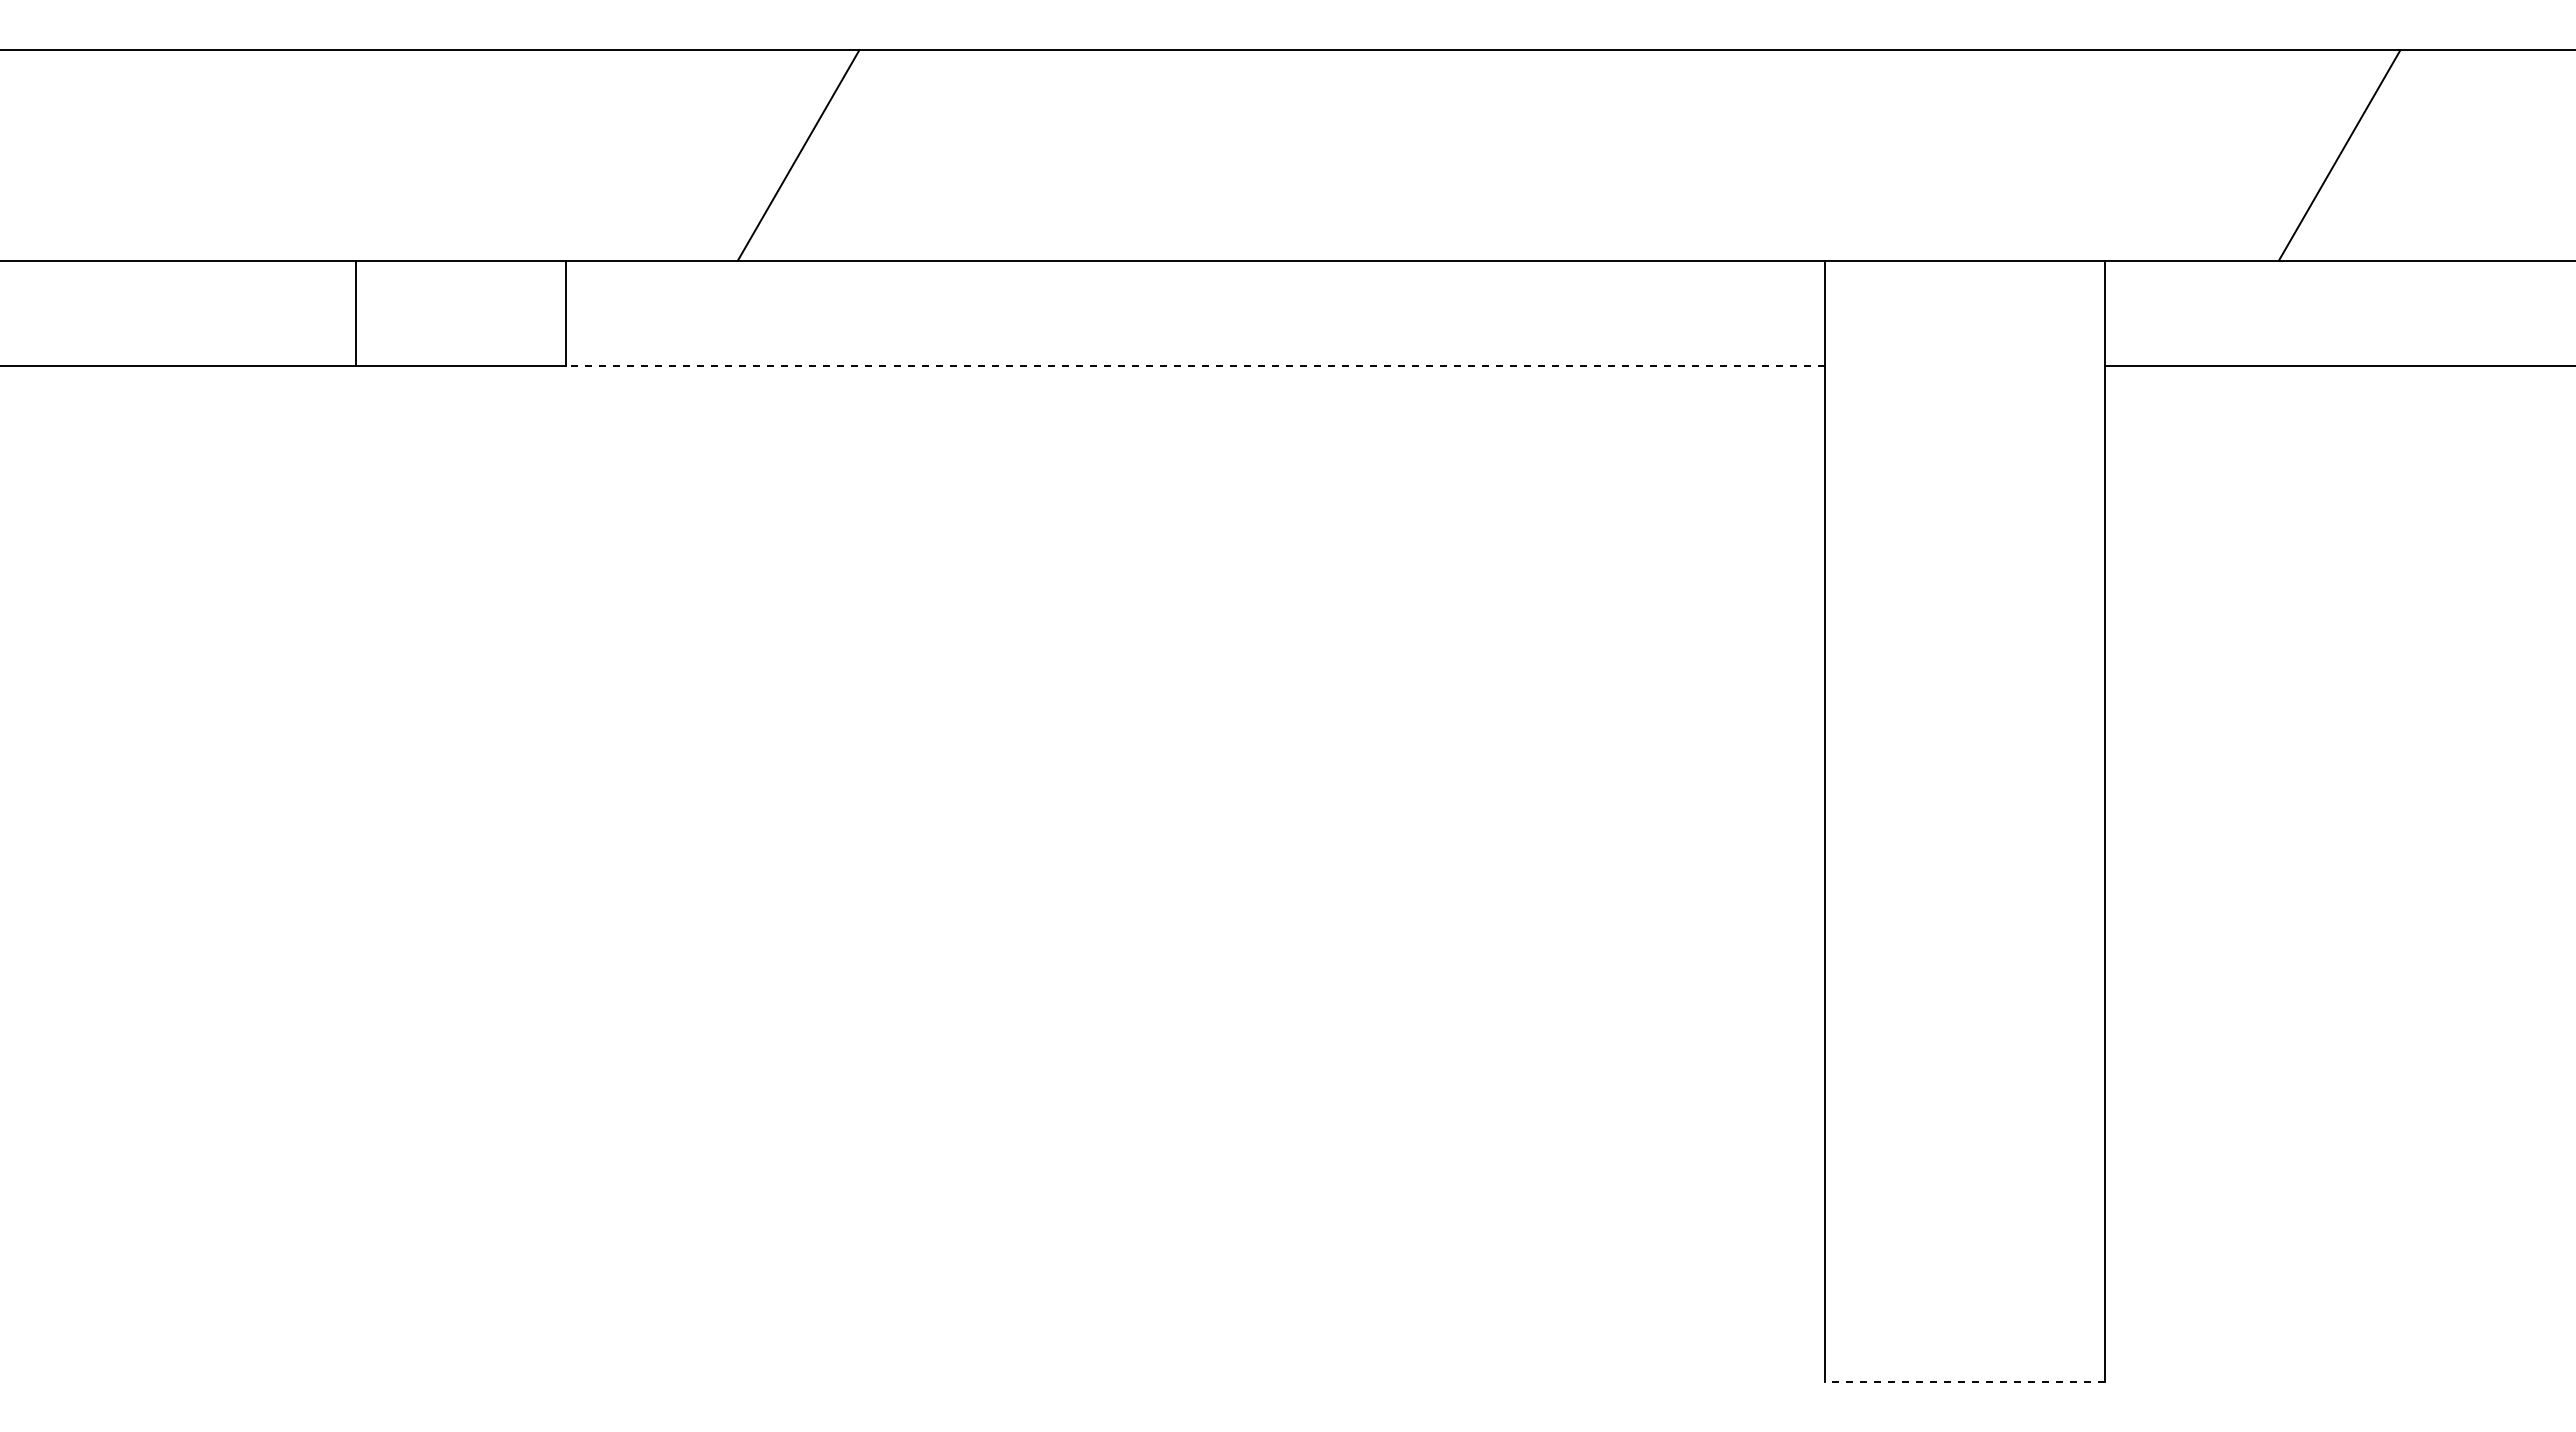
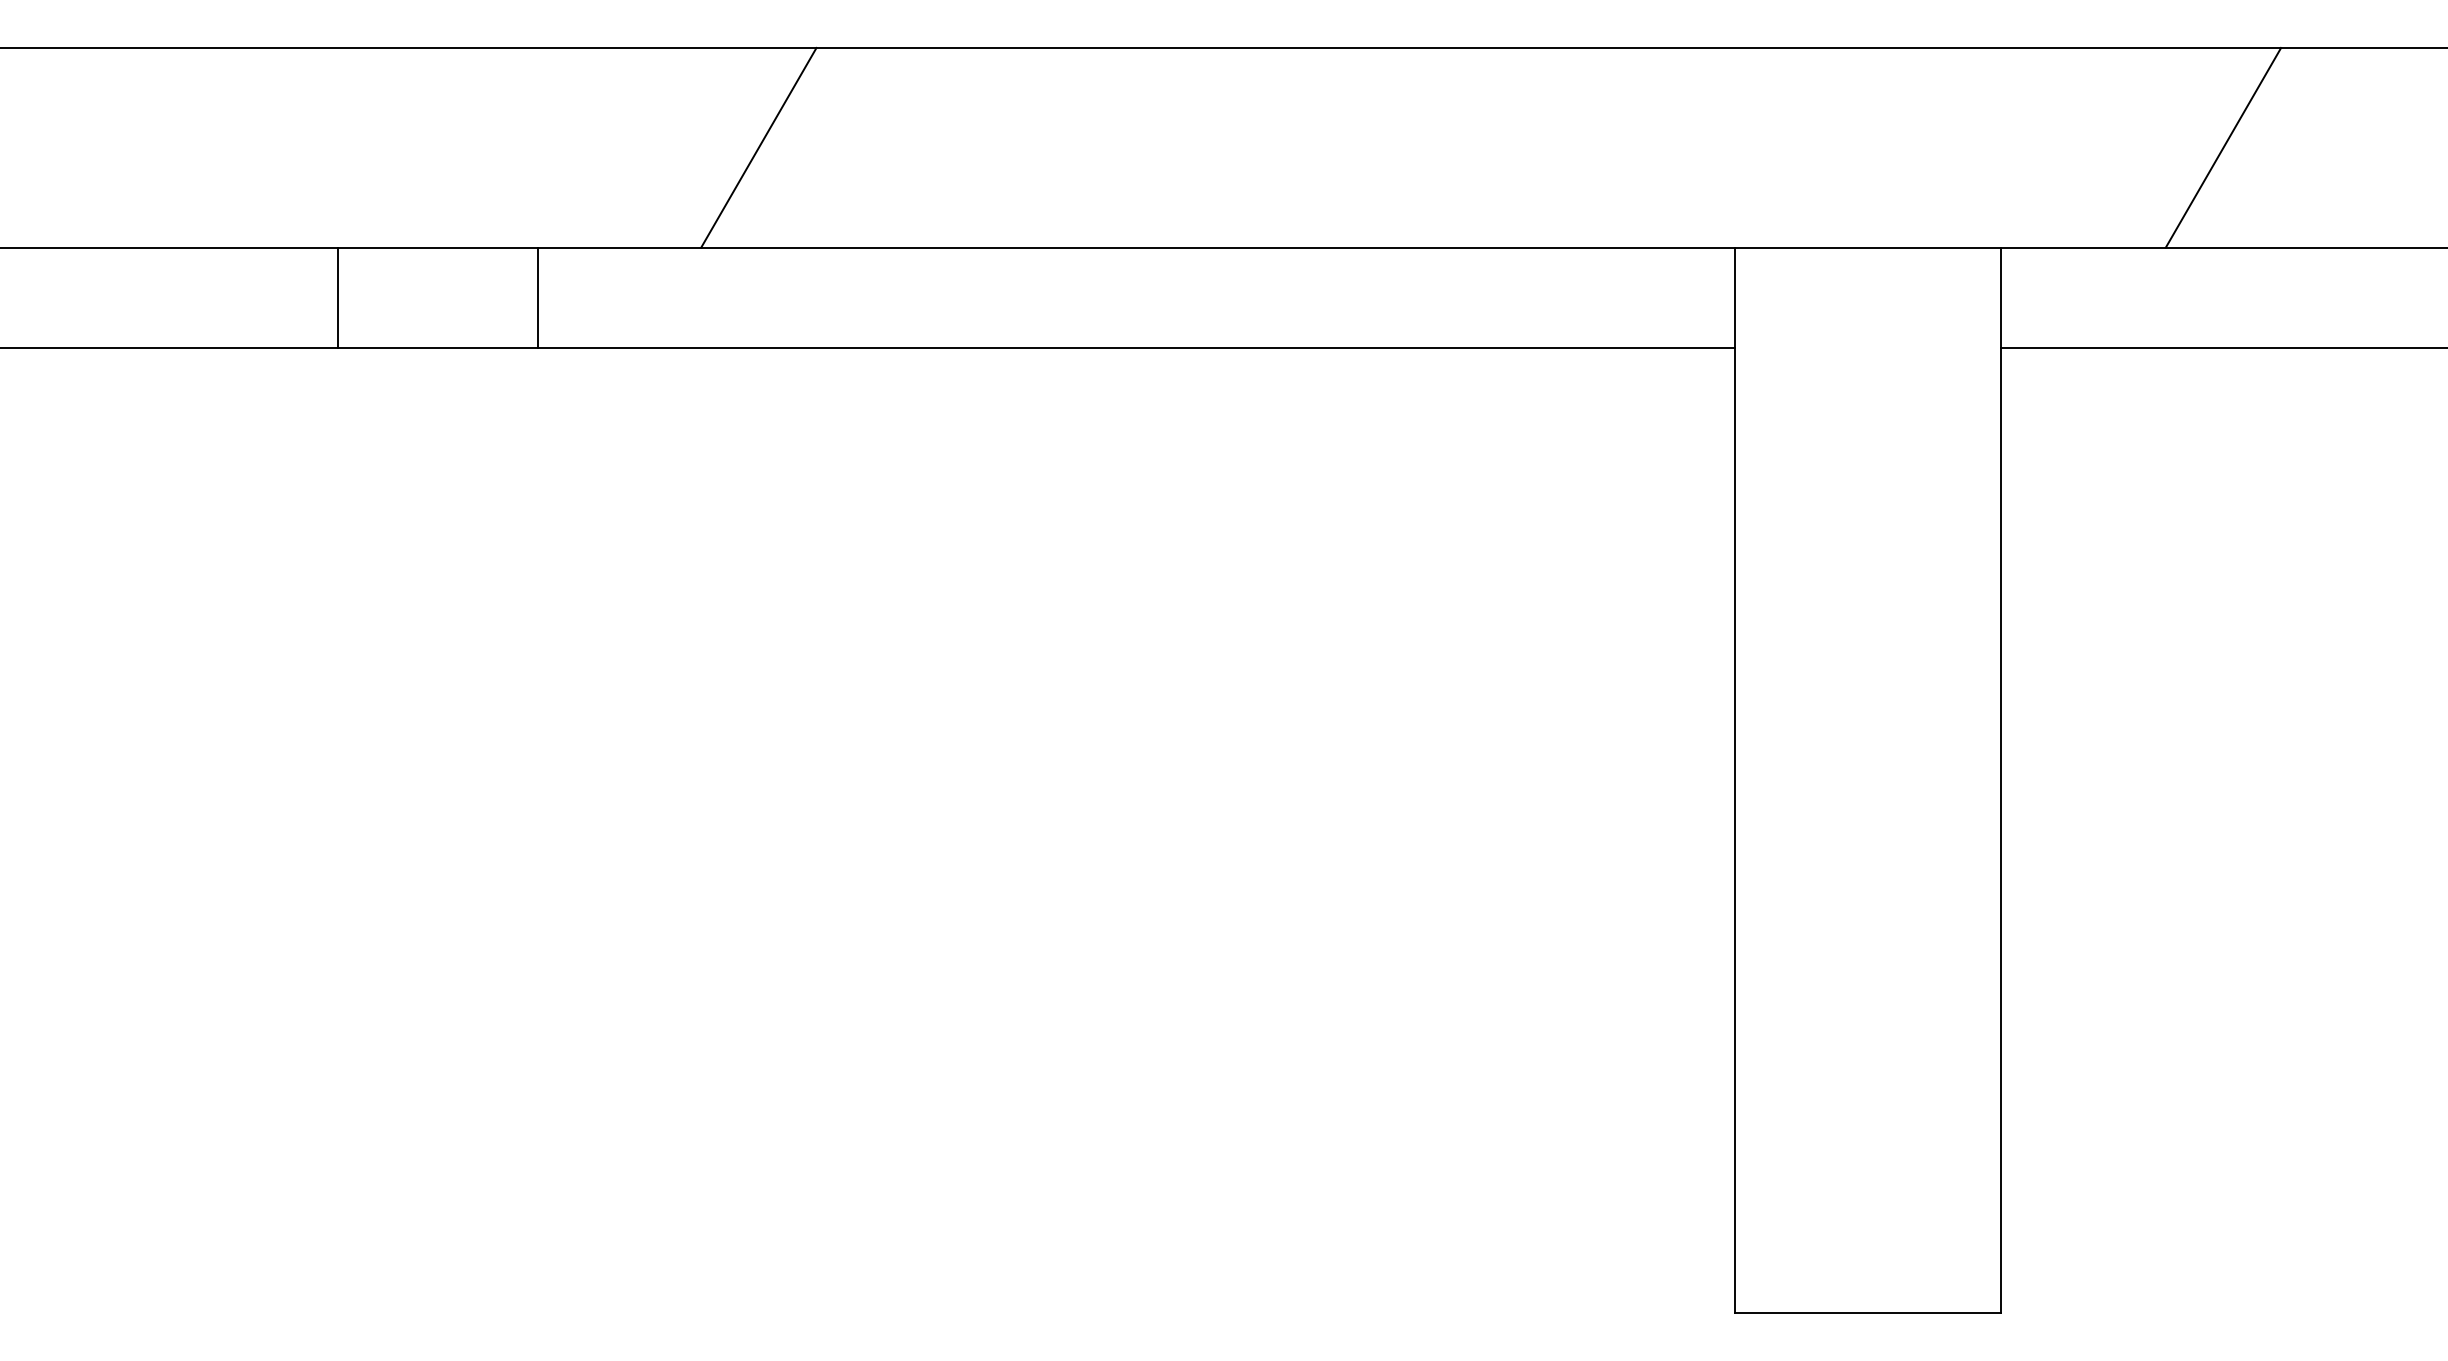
line: (1195, 365) -> (1136, 347), dashed -> solid
line: (1964, 1381) -> (1866, 1312), dashed -> solid

